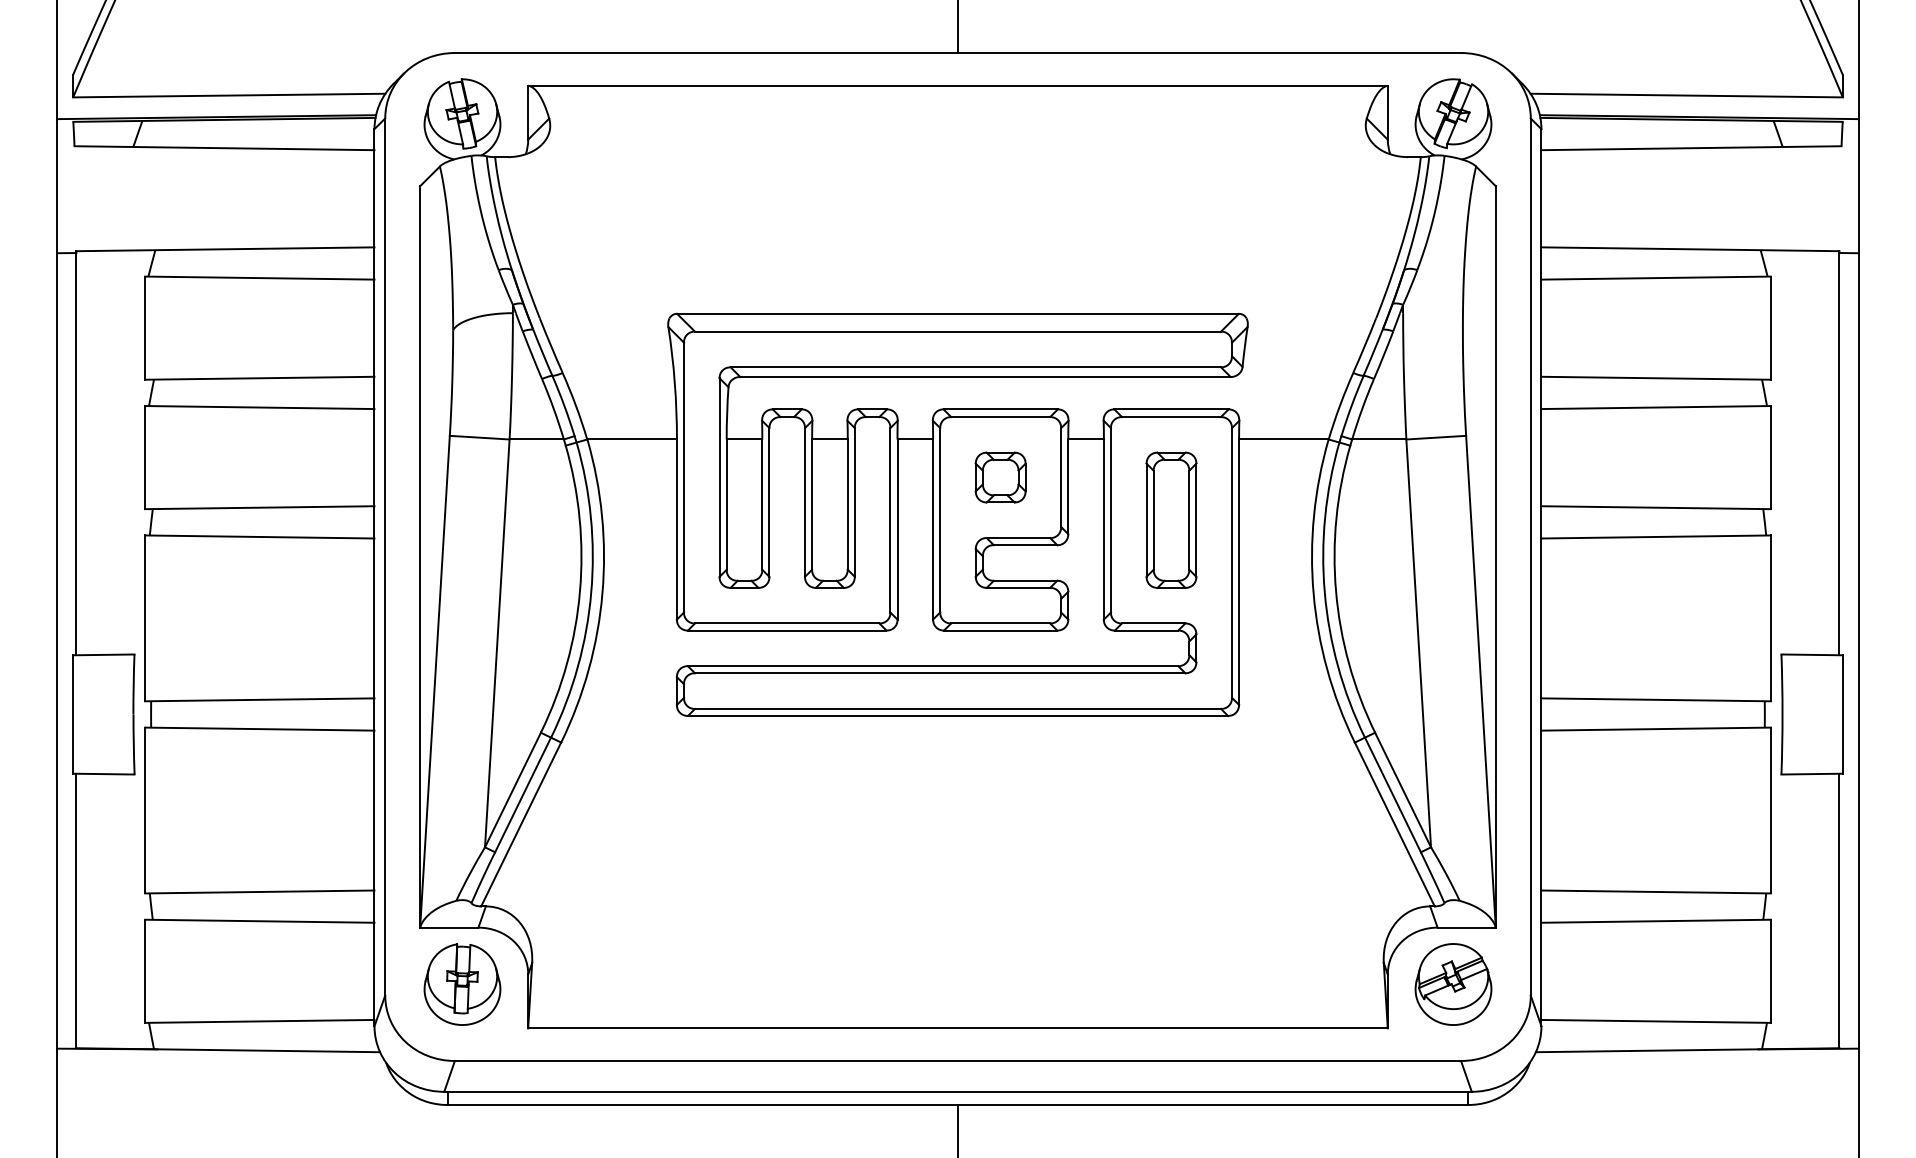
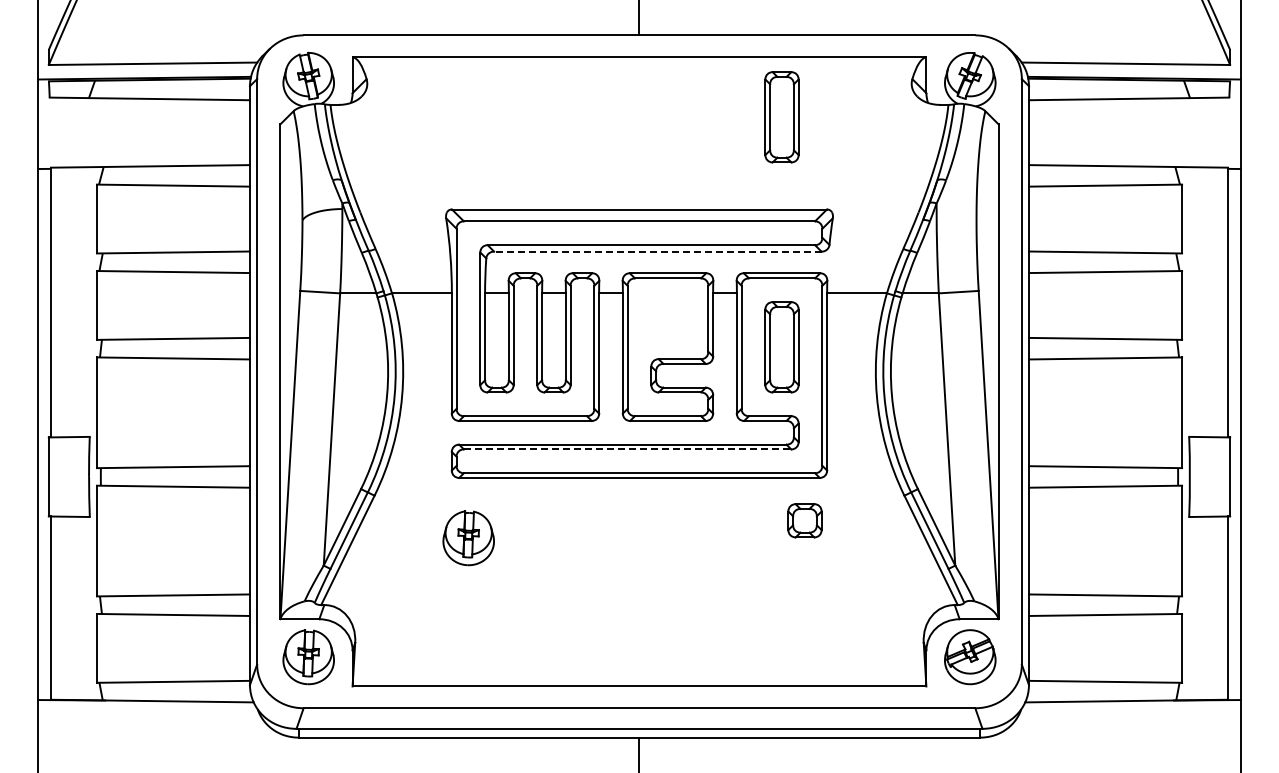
part: (1170, 176) -> (781, 117), added
line: (984, 376) -> (657, 251), solid -> dashed
part: (999, 477) -> (804, 520), moved
line: (940, 673) -> (627, 449), solid -> dashed
part: (701, 806) -> (468, 538), added

